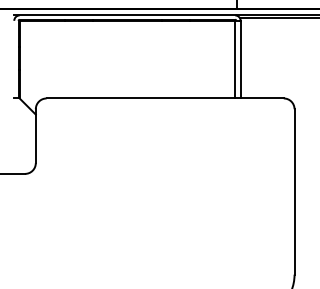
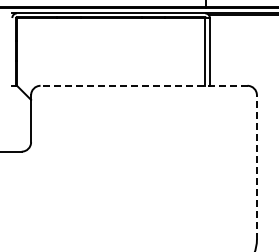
line: (165, 98) -> (144, 85), solid -> dashed
line: (294, 190) -> (256, 166), solid -> dashed

